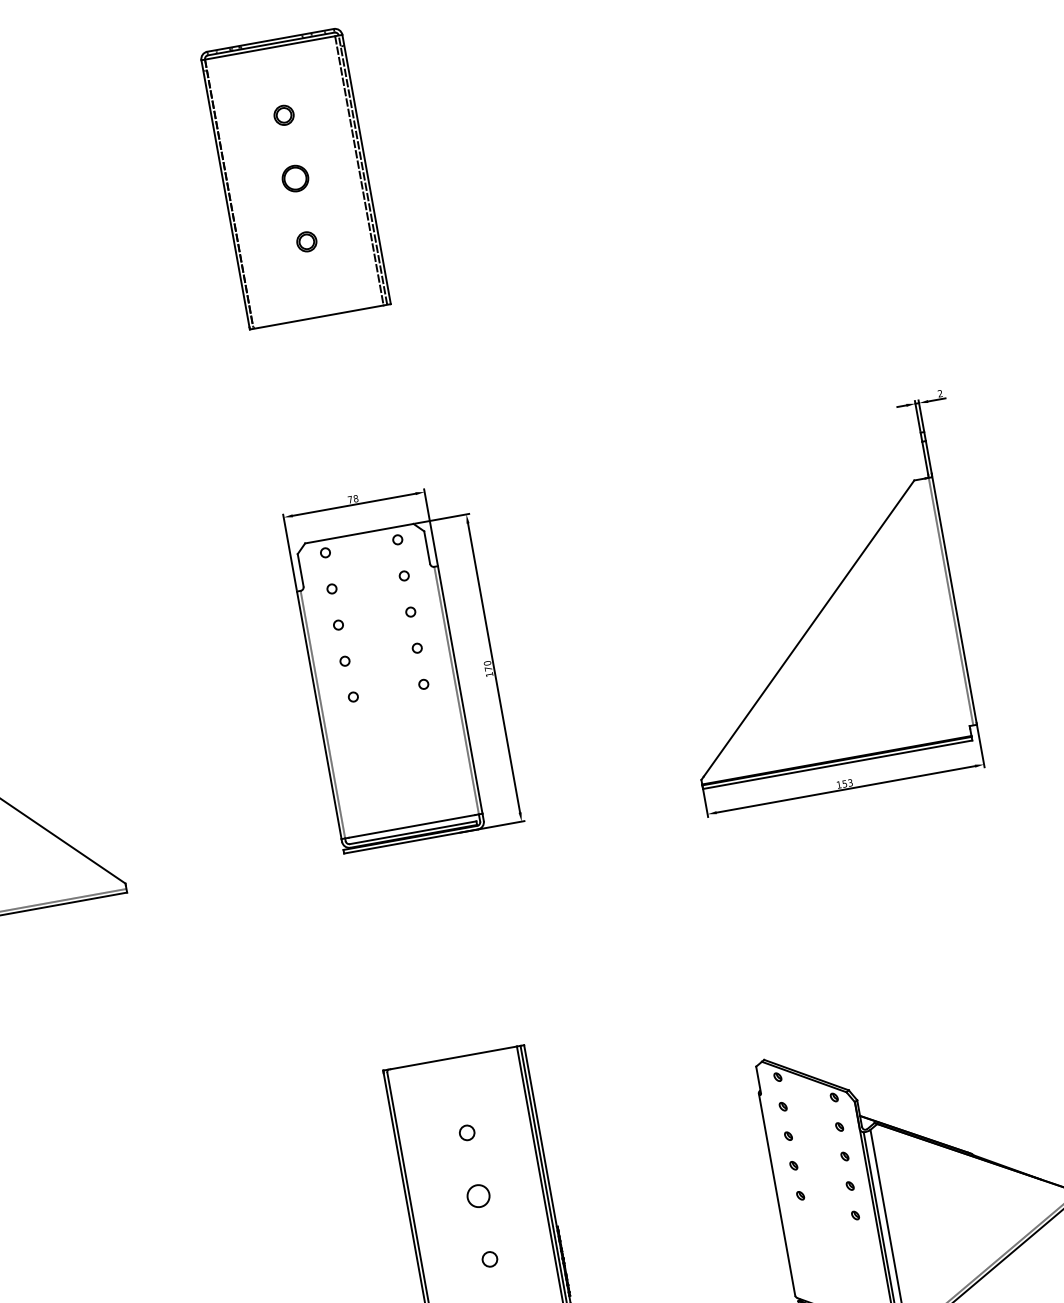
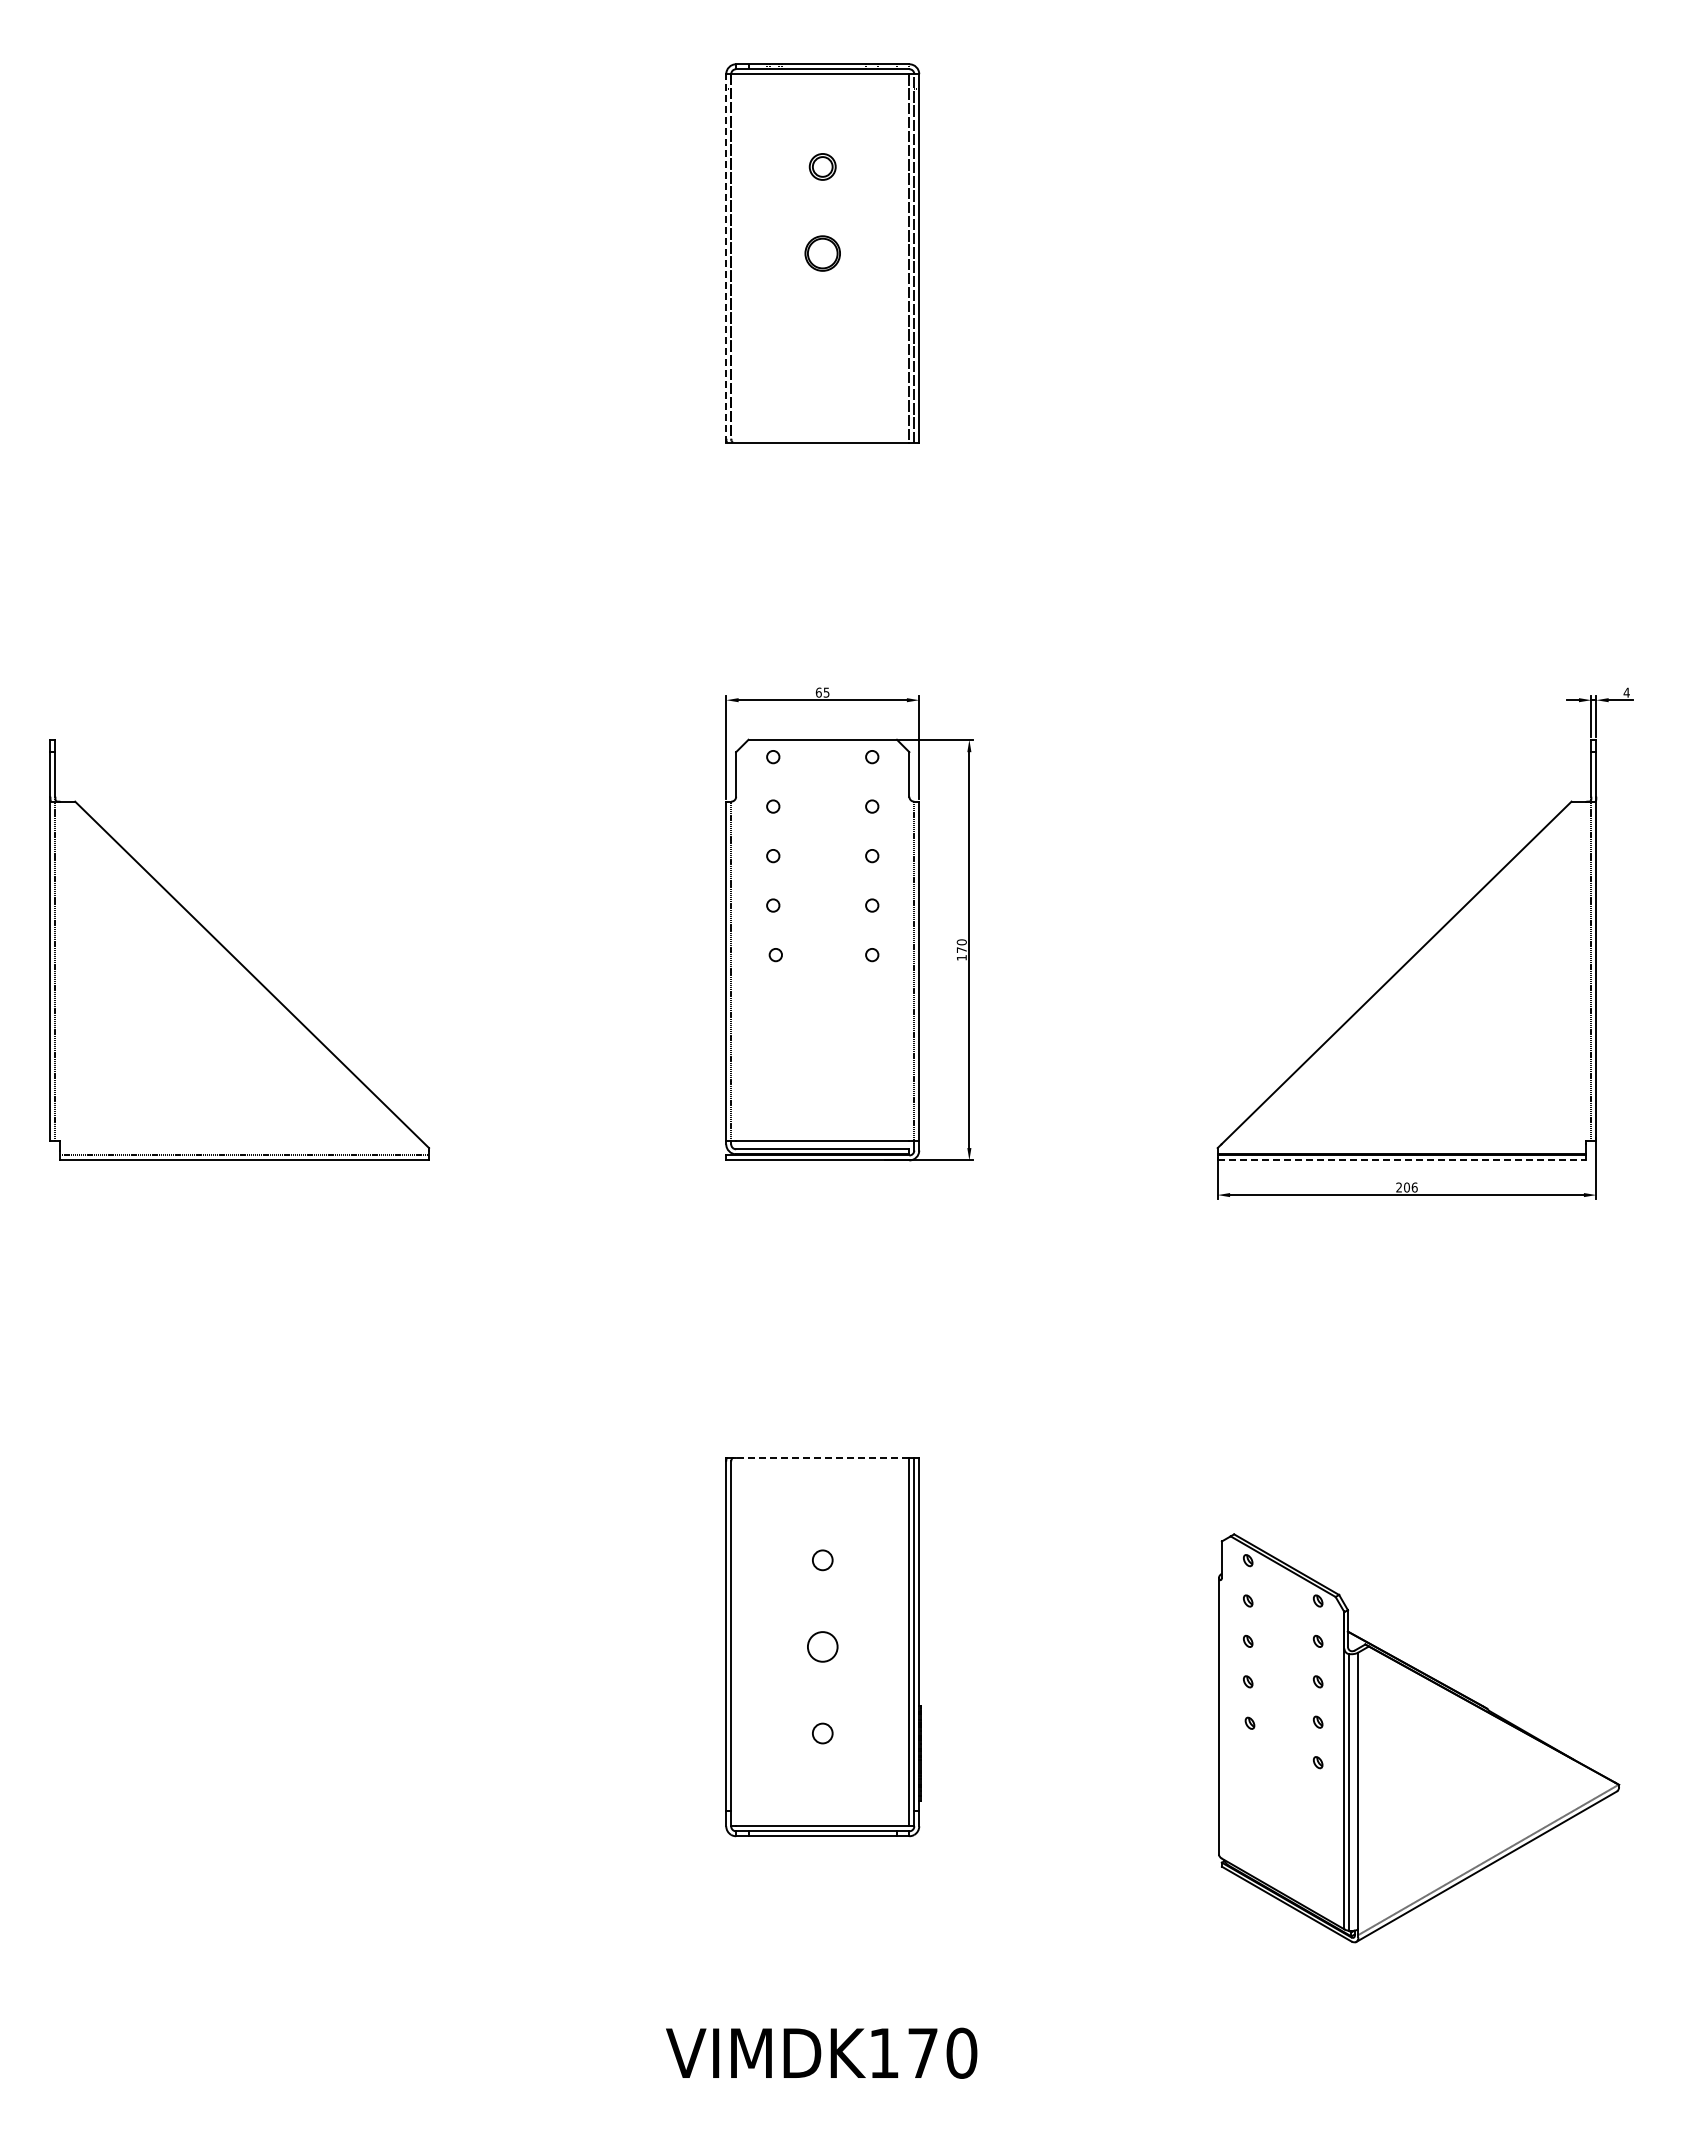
line: (225, 194) -> (726, 258), solid -> dashed
part: (306, 241) -> (822, 339), removed
text: (940, 393) -> (1626, 692), 2 -> 4
text: (352, 499) -> (822, 692), 78 -> 65
line: (838, 764) -> (1402, 1160), solid -> dashed
text: (844, 783) -> (1406, 1187), 153 -> 206
line: (453, 1057) -> (822, 1457), solid -> dashed

